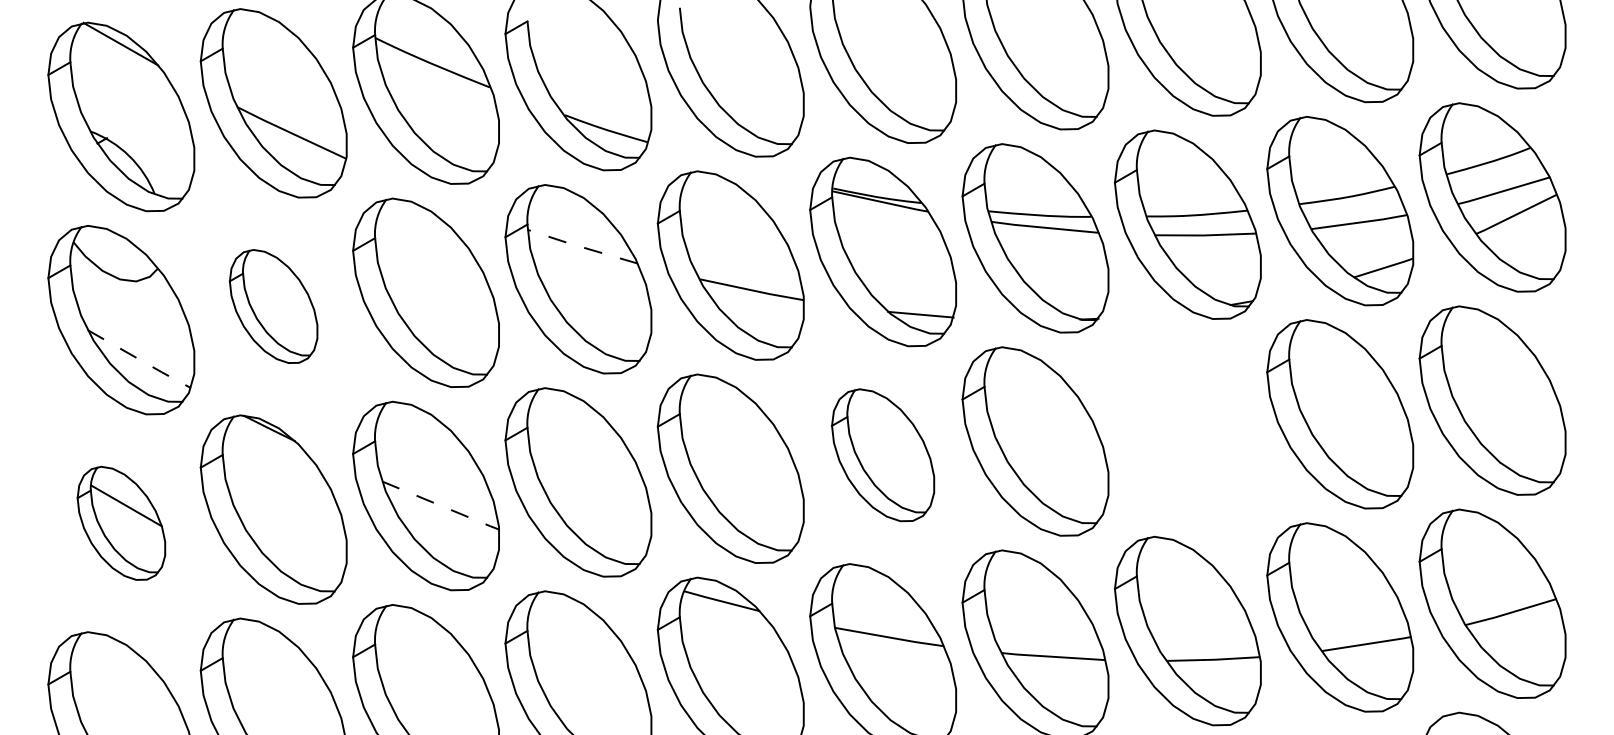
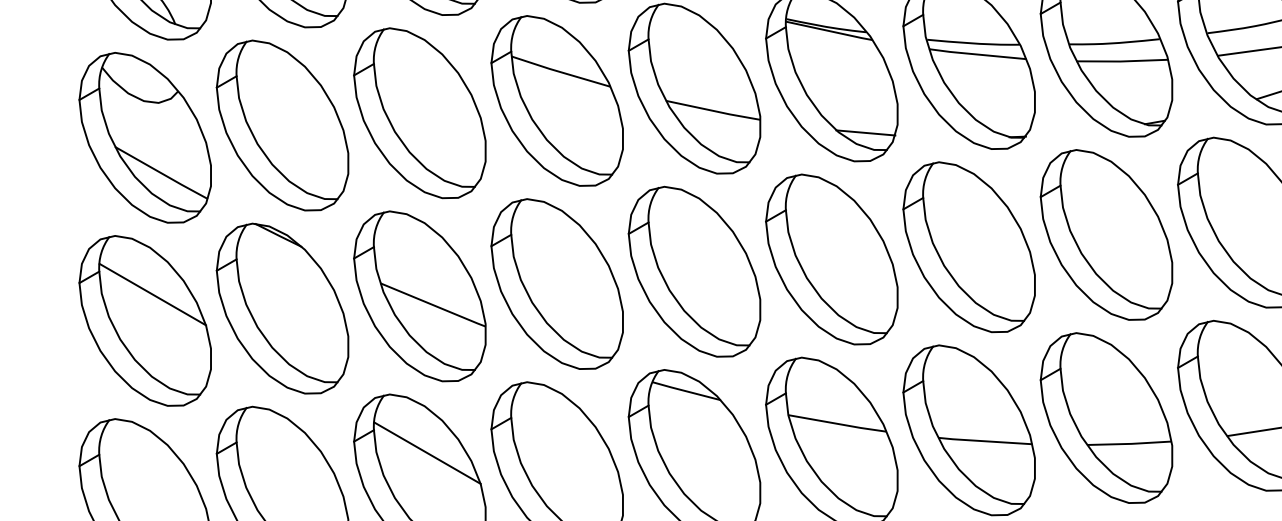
line: (581, 247) -> (559, 72), dashed -> solid
part: (273, 306) -> (282, 125), size x1.67
line: (140, 360) -> (162, 174), dashed -> solid
part: (1187, 427) -> (1106, 234), added
part: (882, 455) -> (831, 259), size x1.43
line: (441, 506) -> (433, 305), dashed -> solid
part: (121, 523) -> (145, 321), size x1.67
line: (434, 669) -> (427, 452), added

